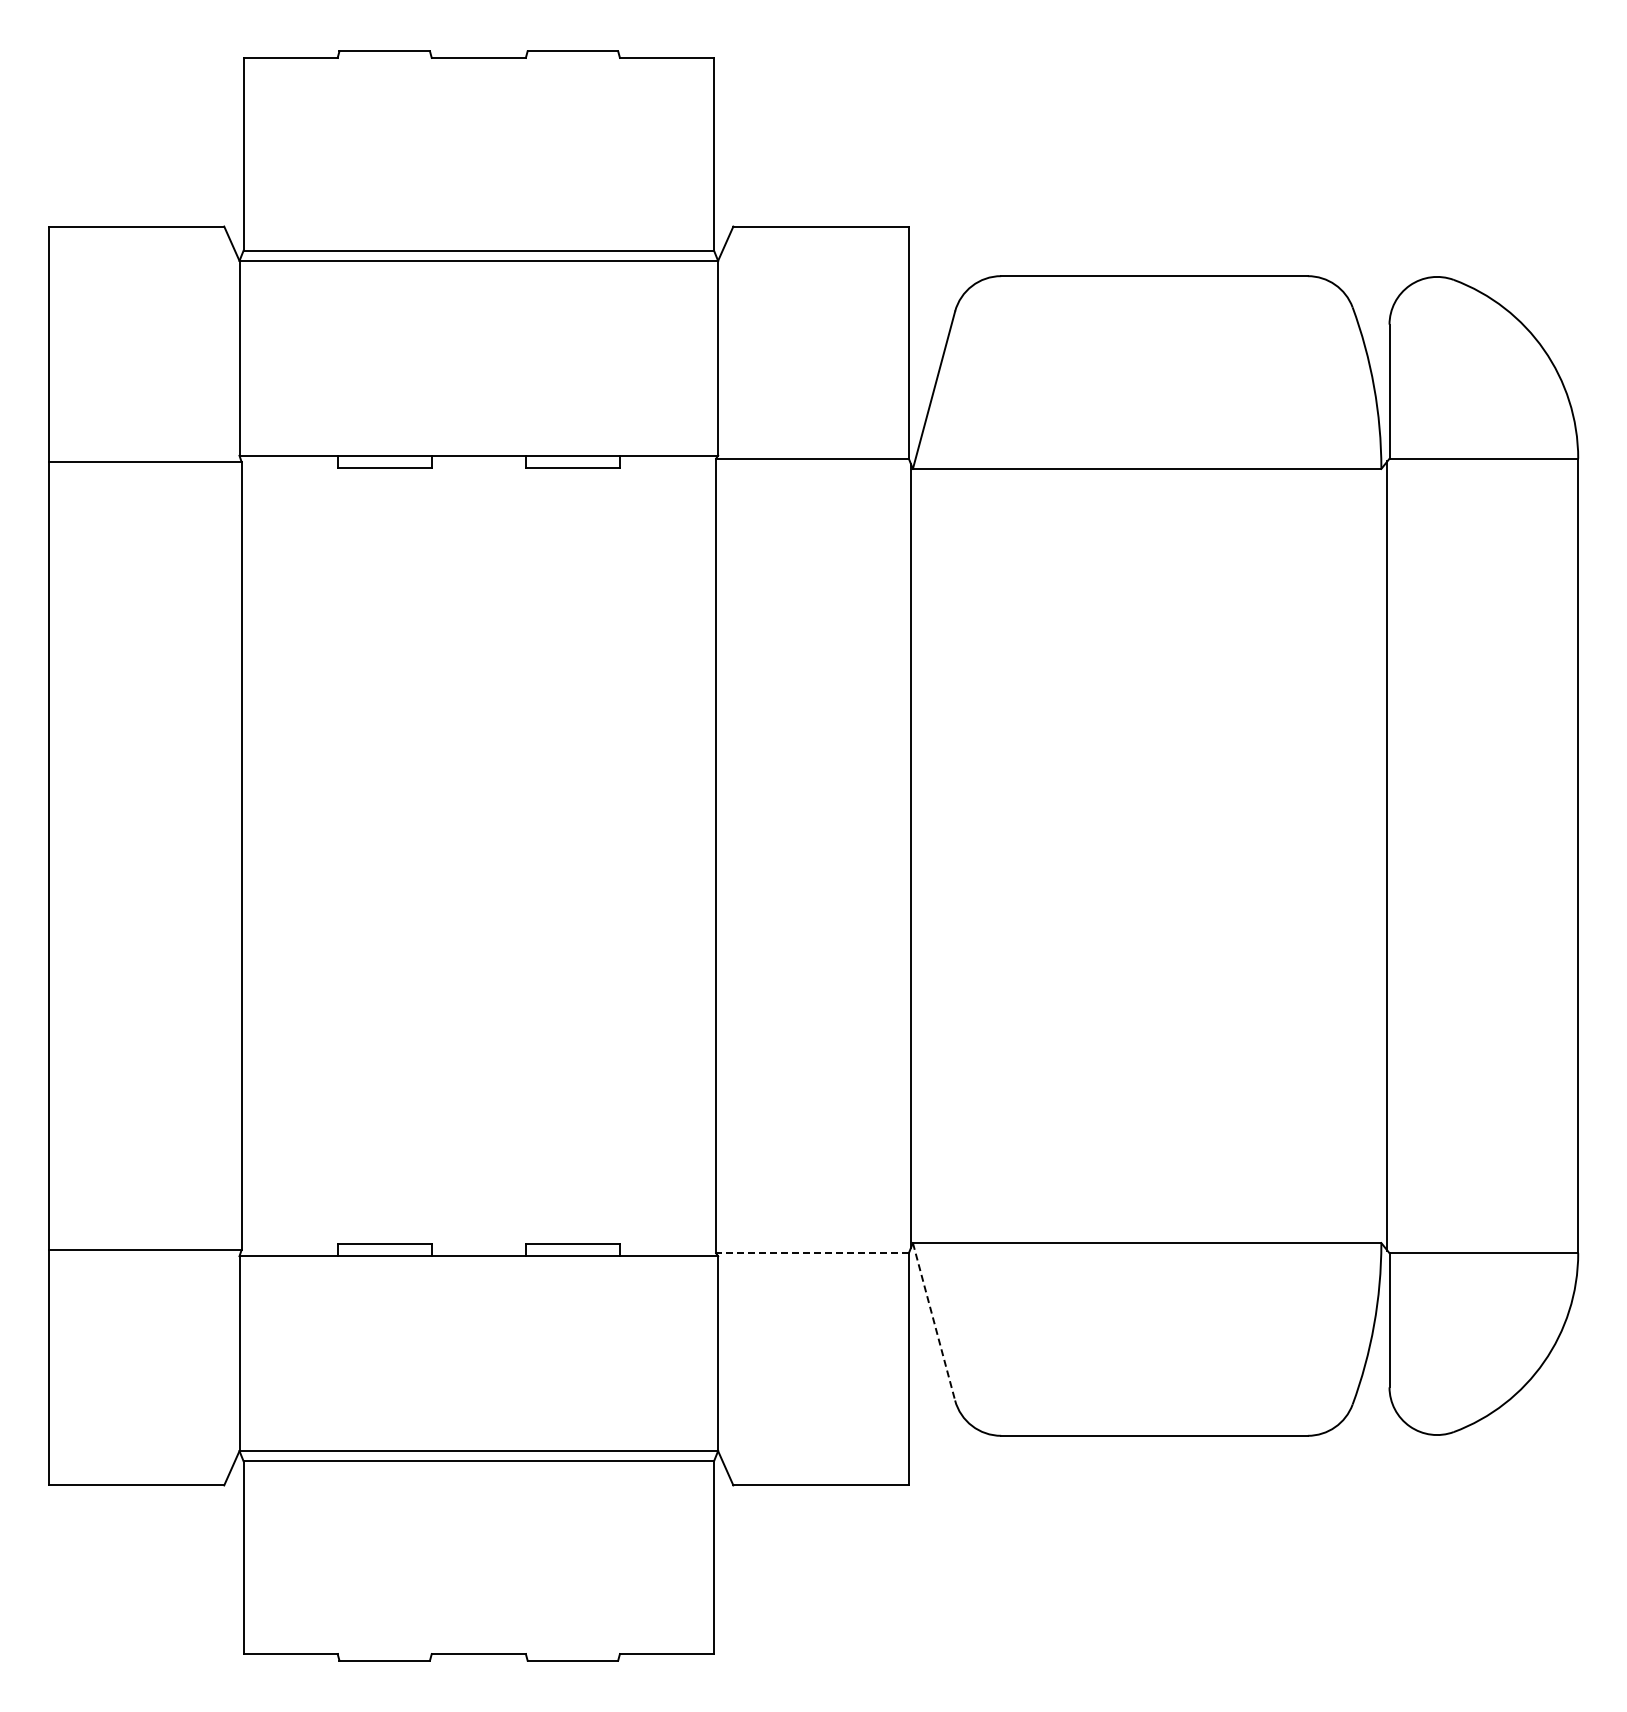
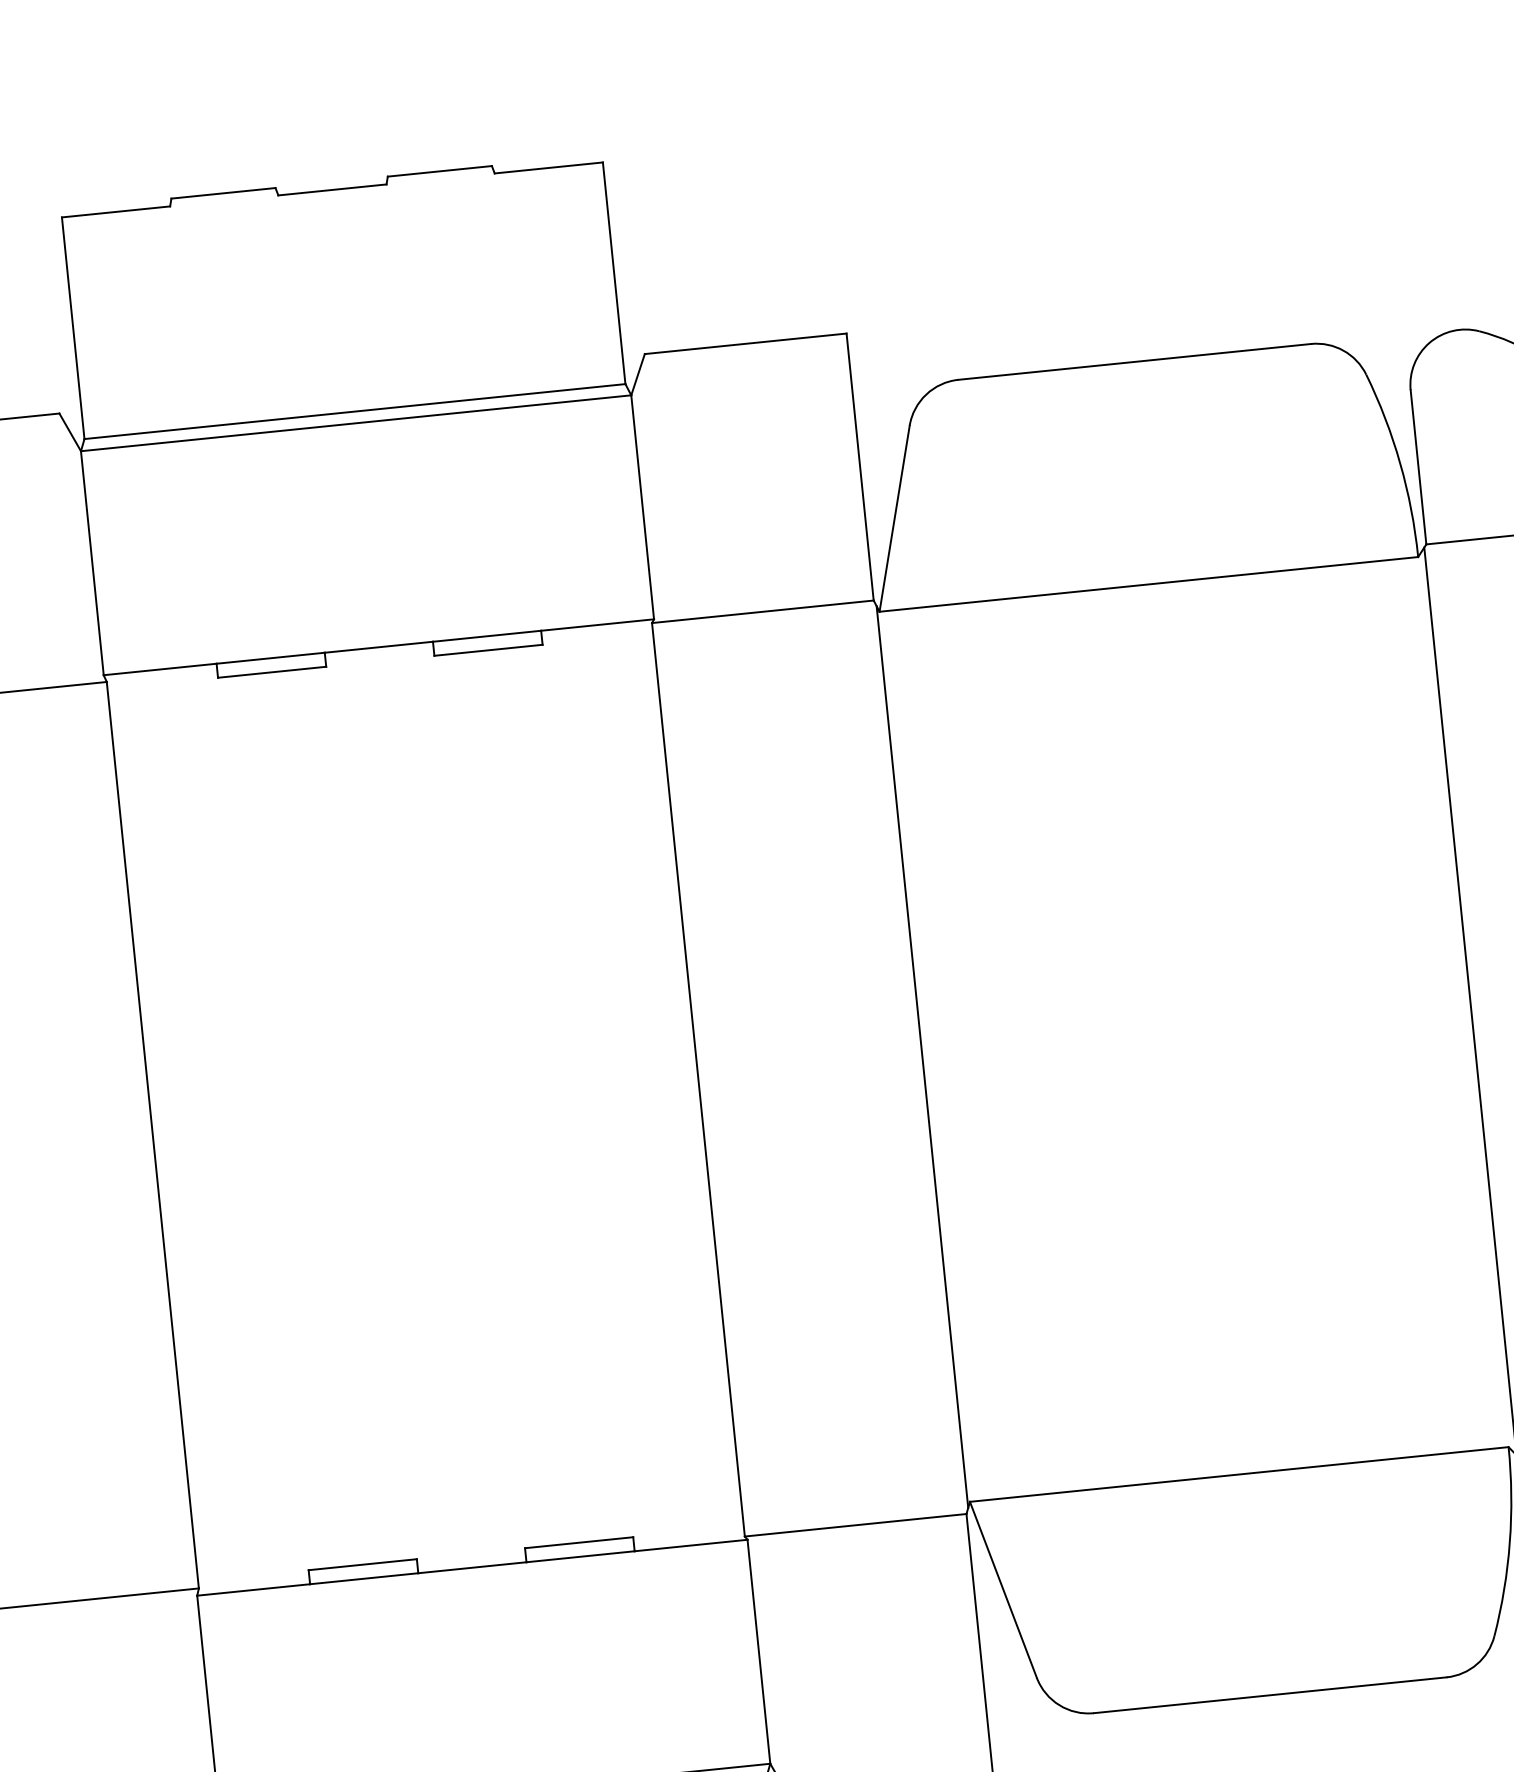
line: (811, 1253) -> (854, 1525), dashed -> solid
line: (934, 1322) -> (1004, 1590), dashed -> solid

